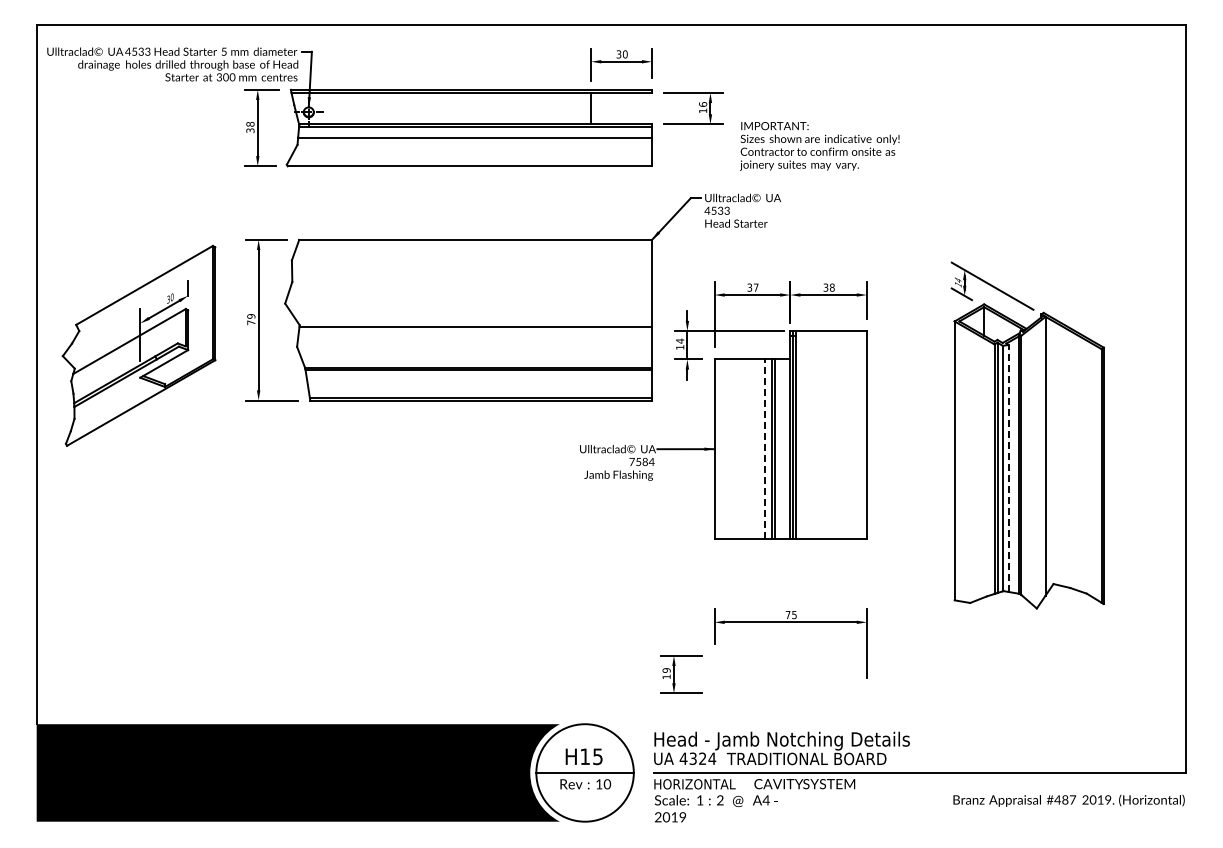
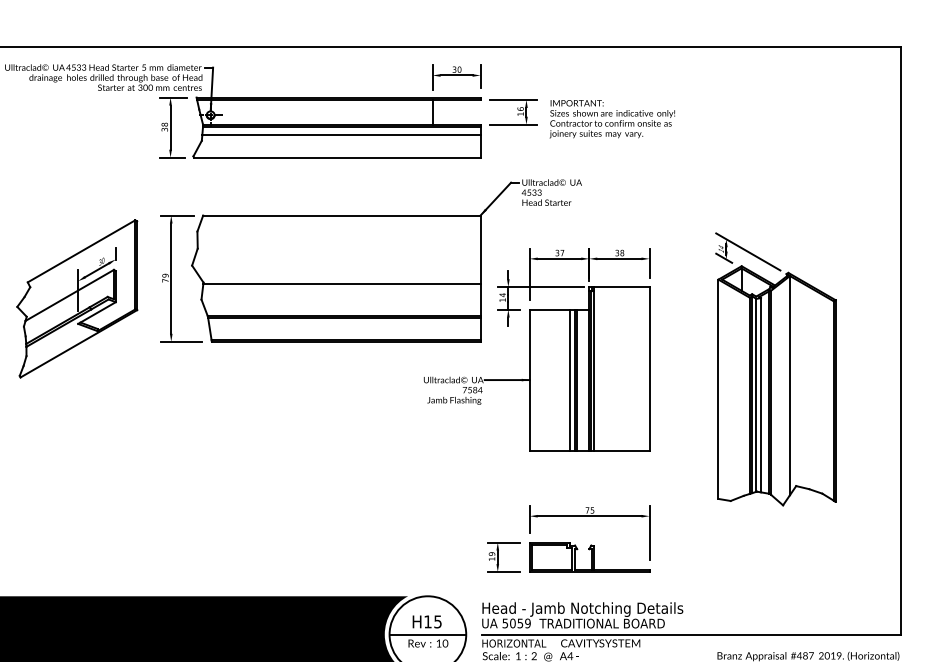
text: (819, 146) -> (612, 119), moved
line: (765, 449) -> (569, 380), dashed -> solid
line: (1008, 468) -> (760, 395), dashed -> solid
part: (790, 674) -> (589, 557), added
text: (697, 758) -> (516, 623), 4324 -> 5059

